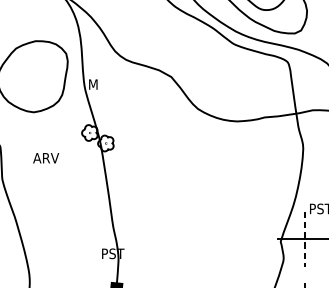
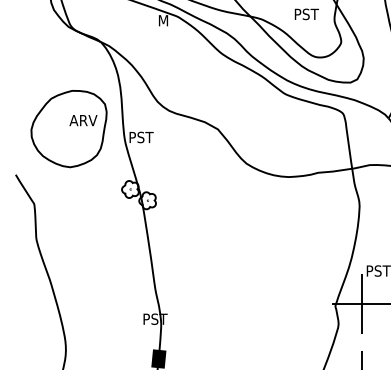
text: (101, 84) -> (142, 137), M -> PST
text: (46, 158) -> (83, 120), moved
line: (305, 239) -> (361, 303), dashed -> solid

